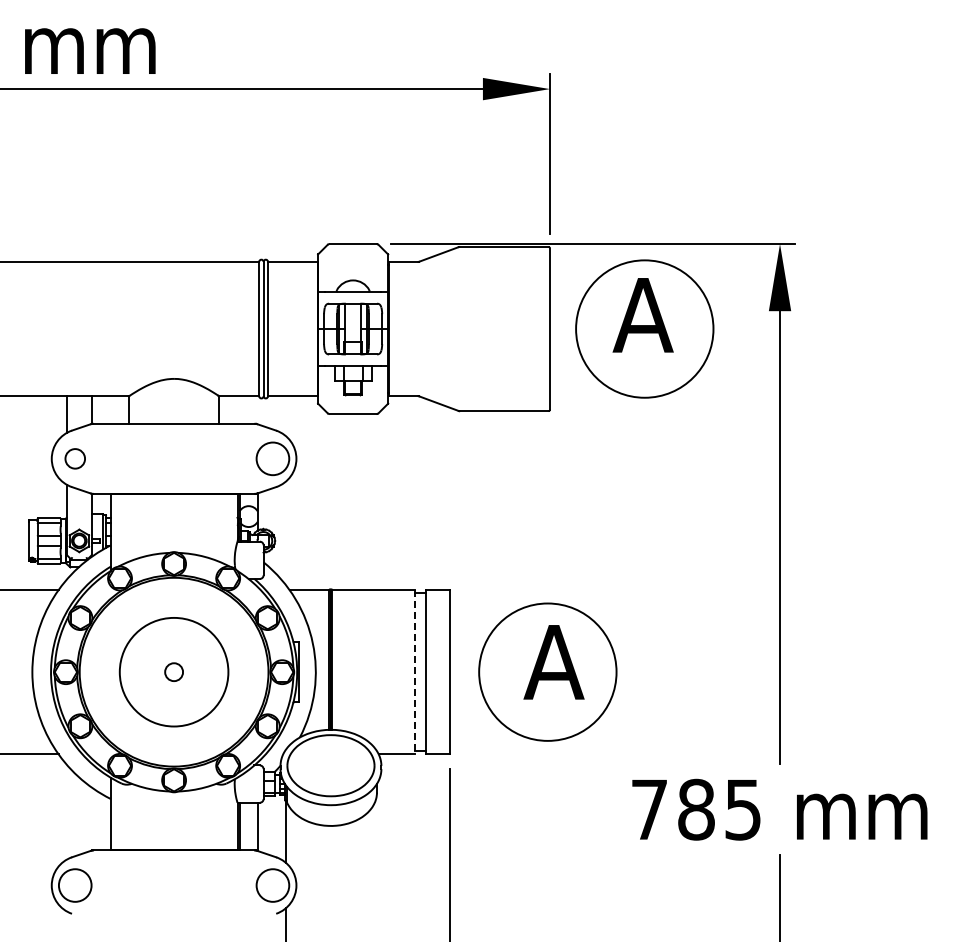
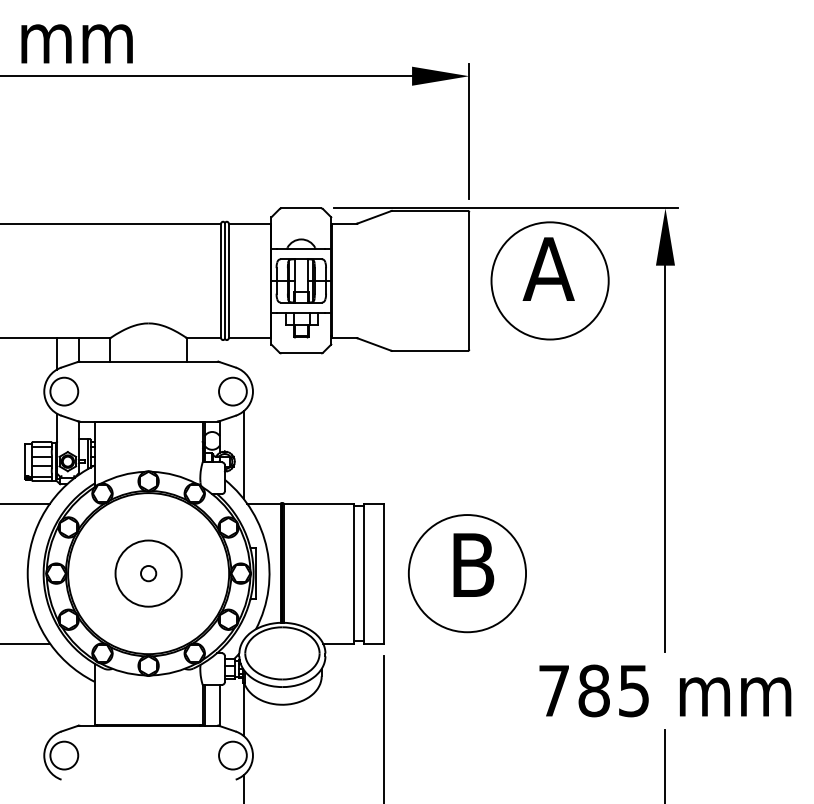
circle: (74, 458) -> (63, 391), size x1.67
line: (286, 533) -> (244, 455), added
text: (553, 662) -> (472, 565), A -> B
circle: (173, 671) -> (148, 573), size x0.71
line: (414, 672) -> (353, 573), dashed -> solid

